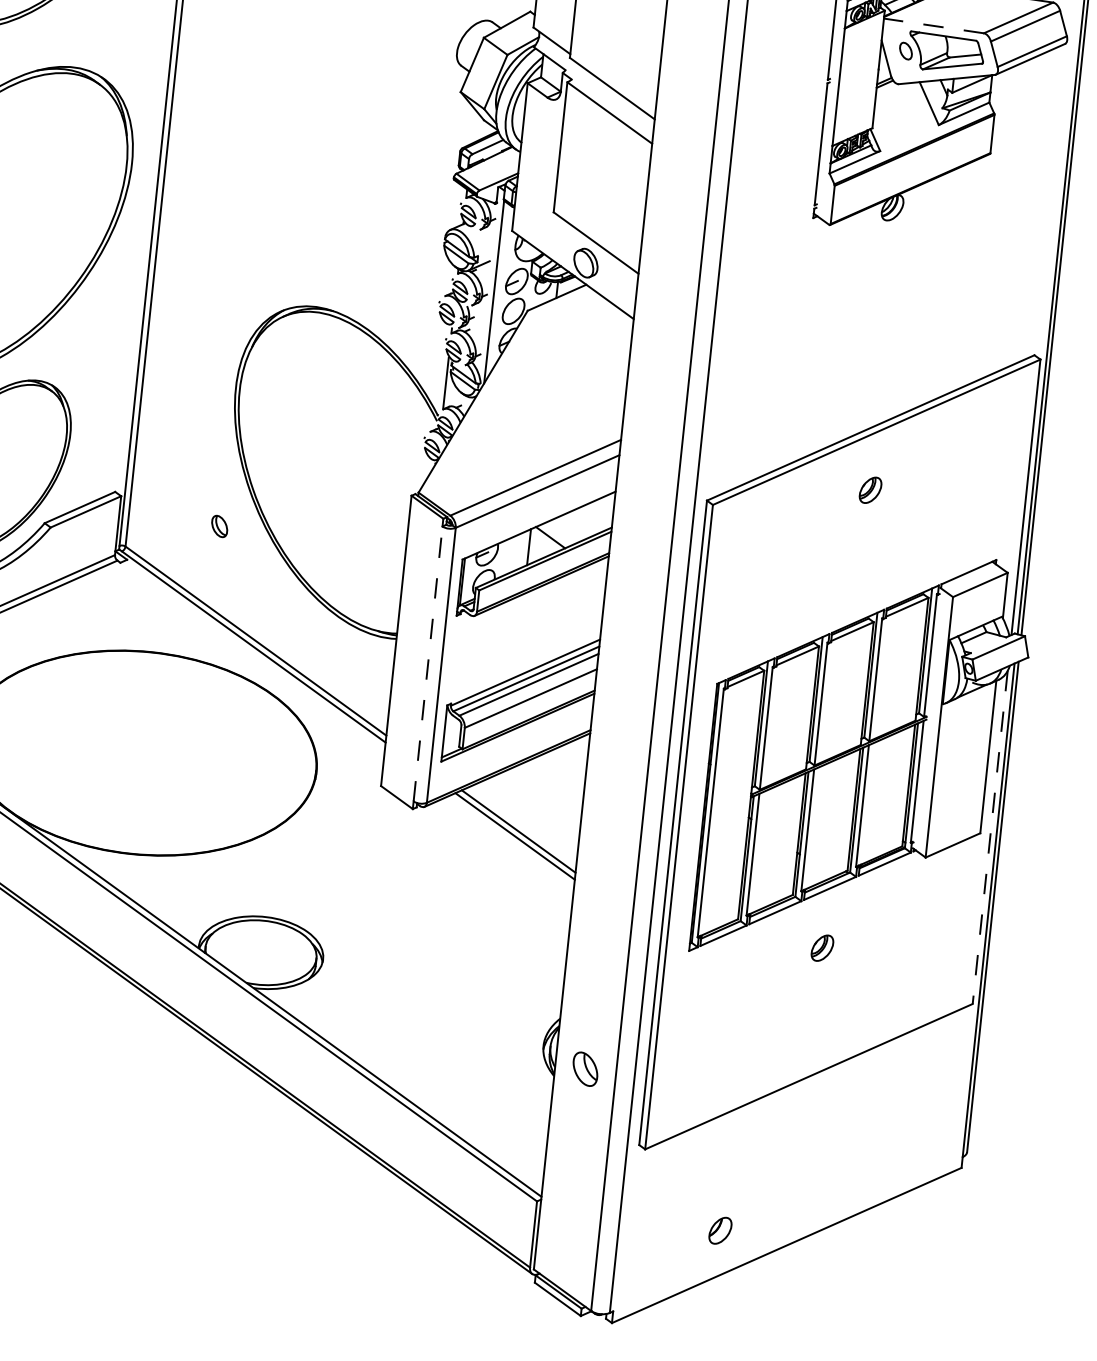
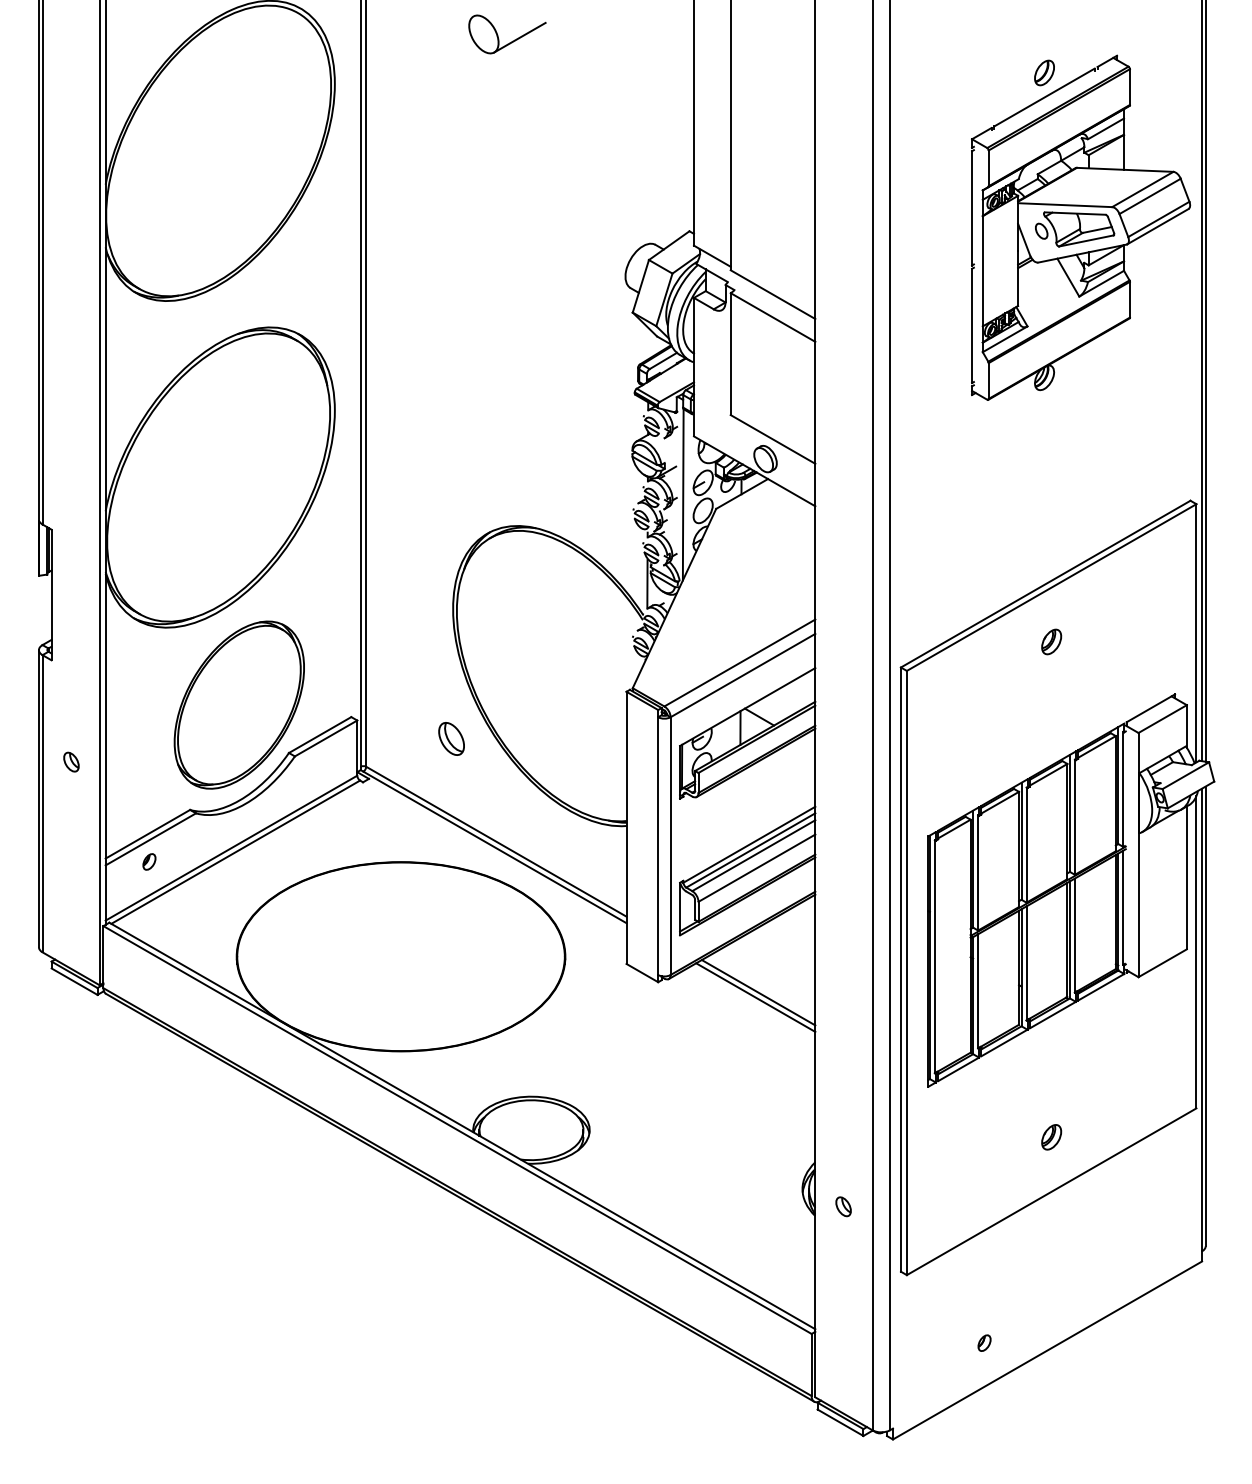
line: (933, 26) -> (1064, 205), dashed -> solid
part: (219, 525) -> (451, 738), size x1.67
line: (428, 664) -> (658, 846), dashed -> solid
line: (990, 837) -> (1196, 952), dashed -> solid
part: (822, 948) -> (1051, 1137), moved
part: (585, 1069) -> (843, 1206), size x0.62
part: (720, 1229) -> (984, 1342), size x0.62

